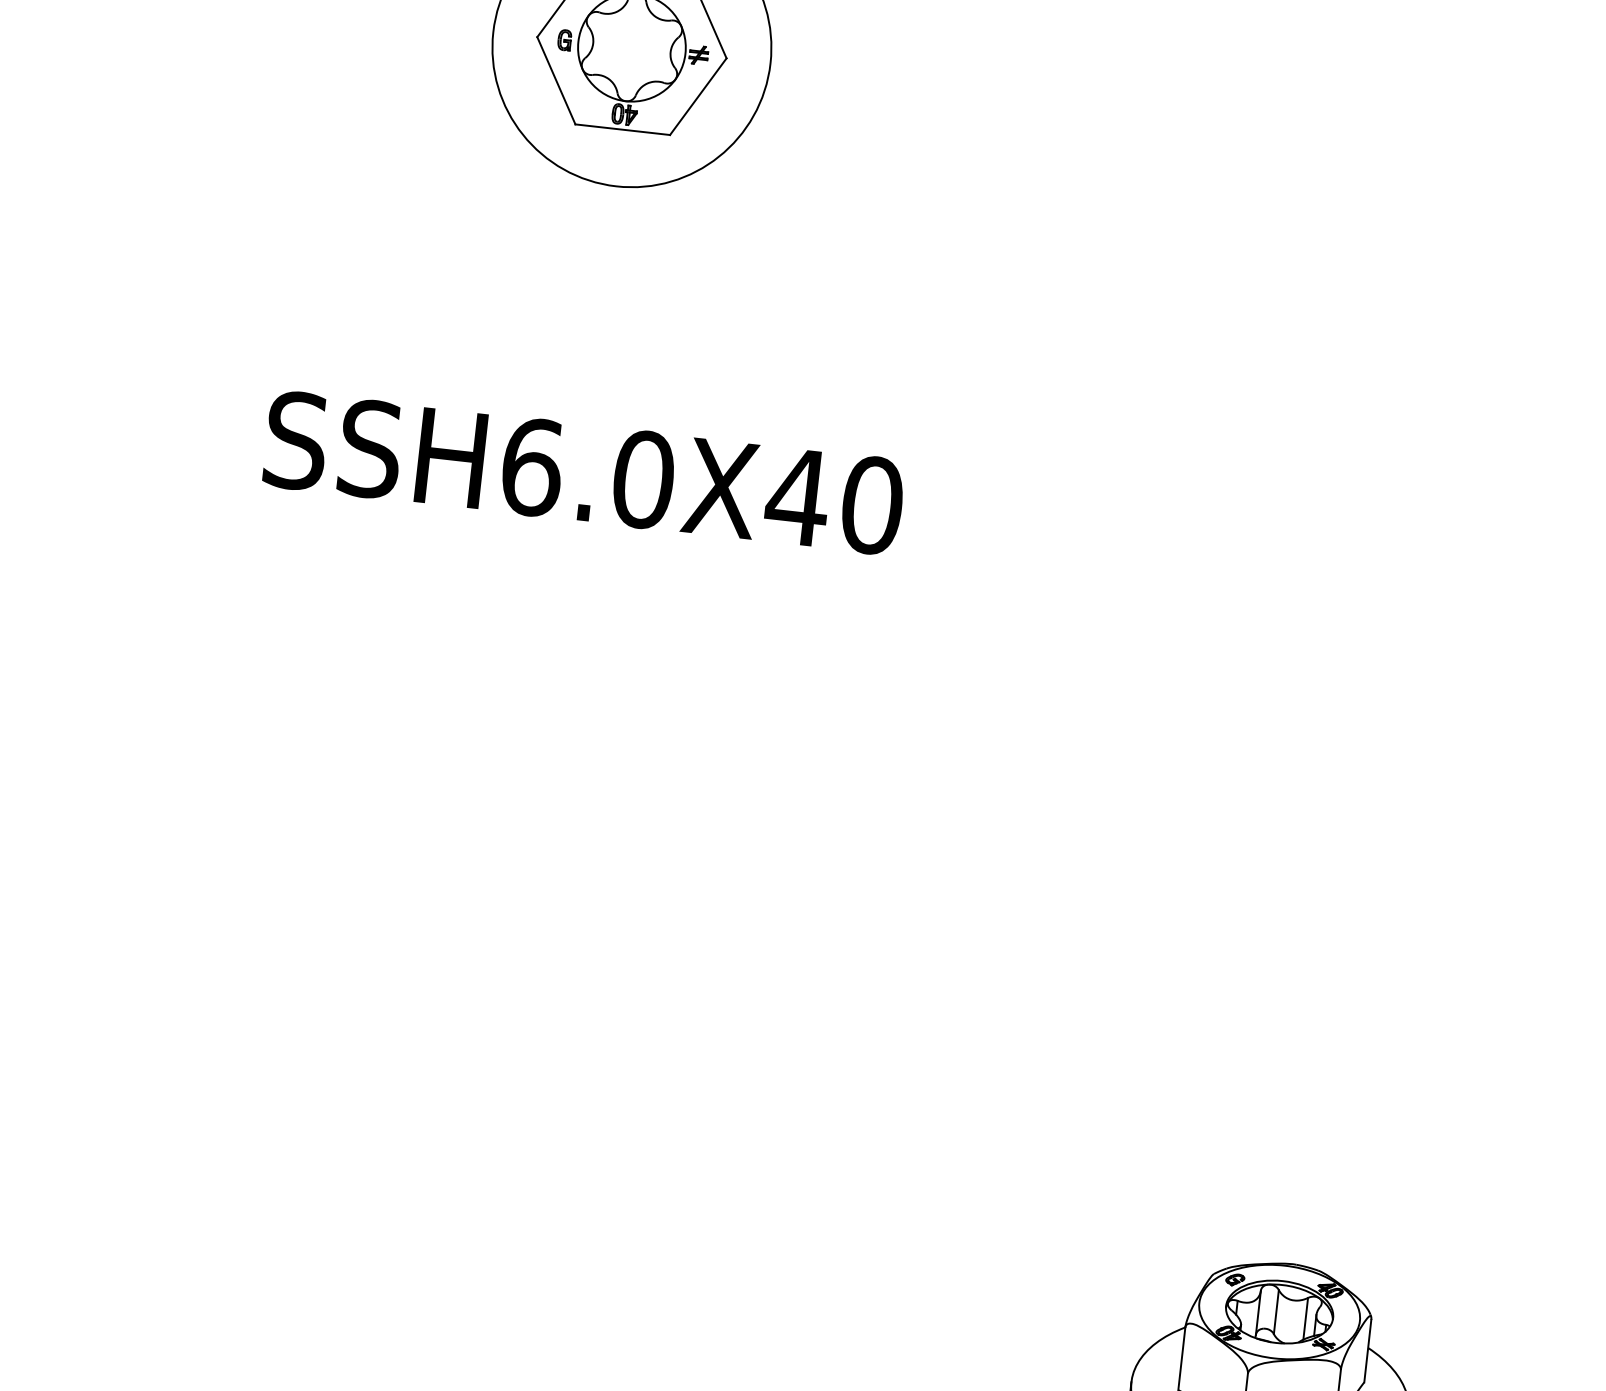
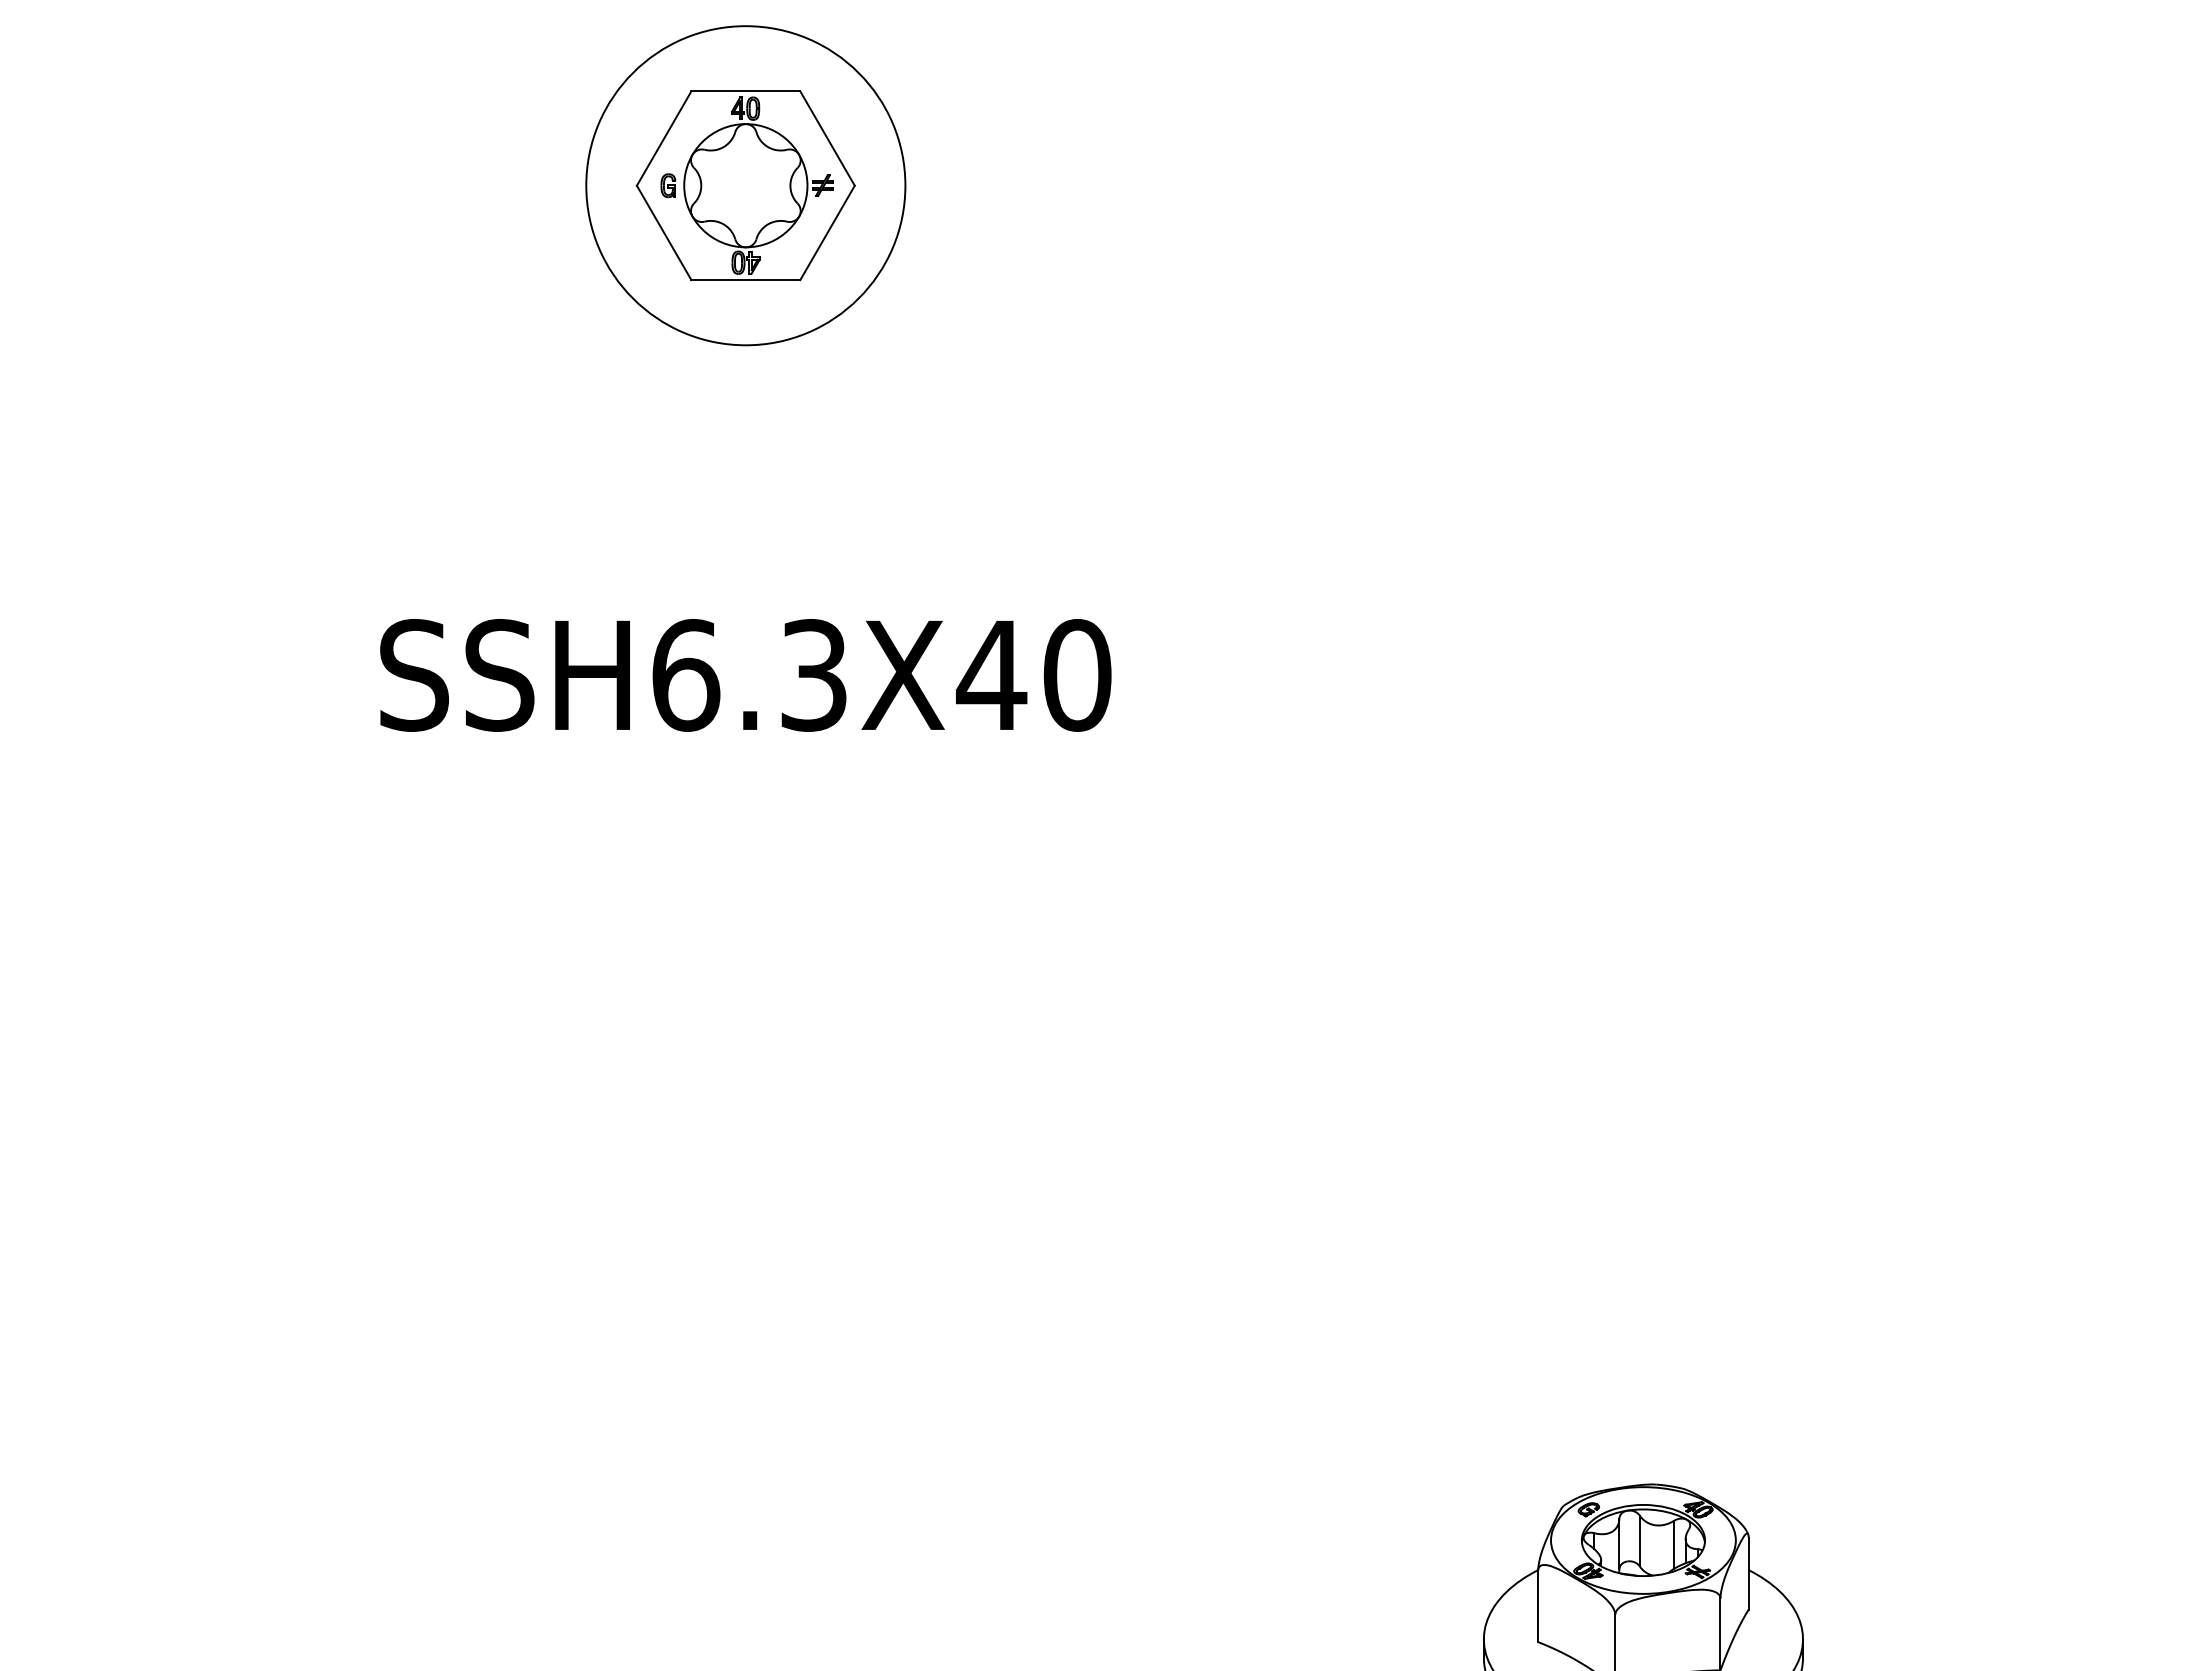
text: (643, 479) -> (814, 675), SSH6.0X40 -> SSH6.3X40

